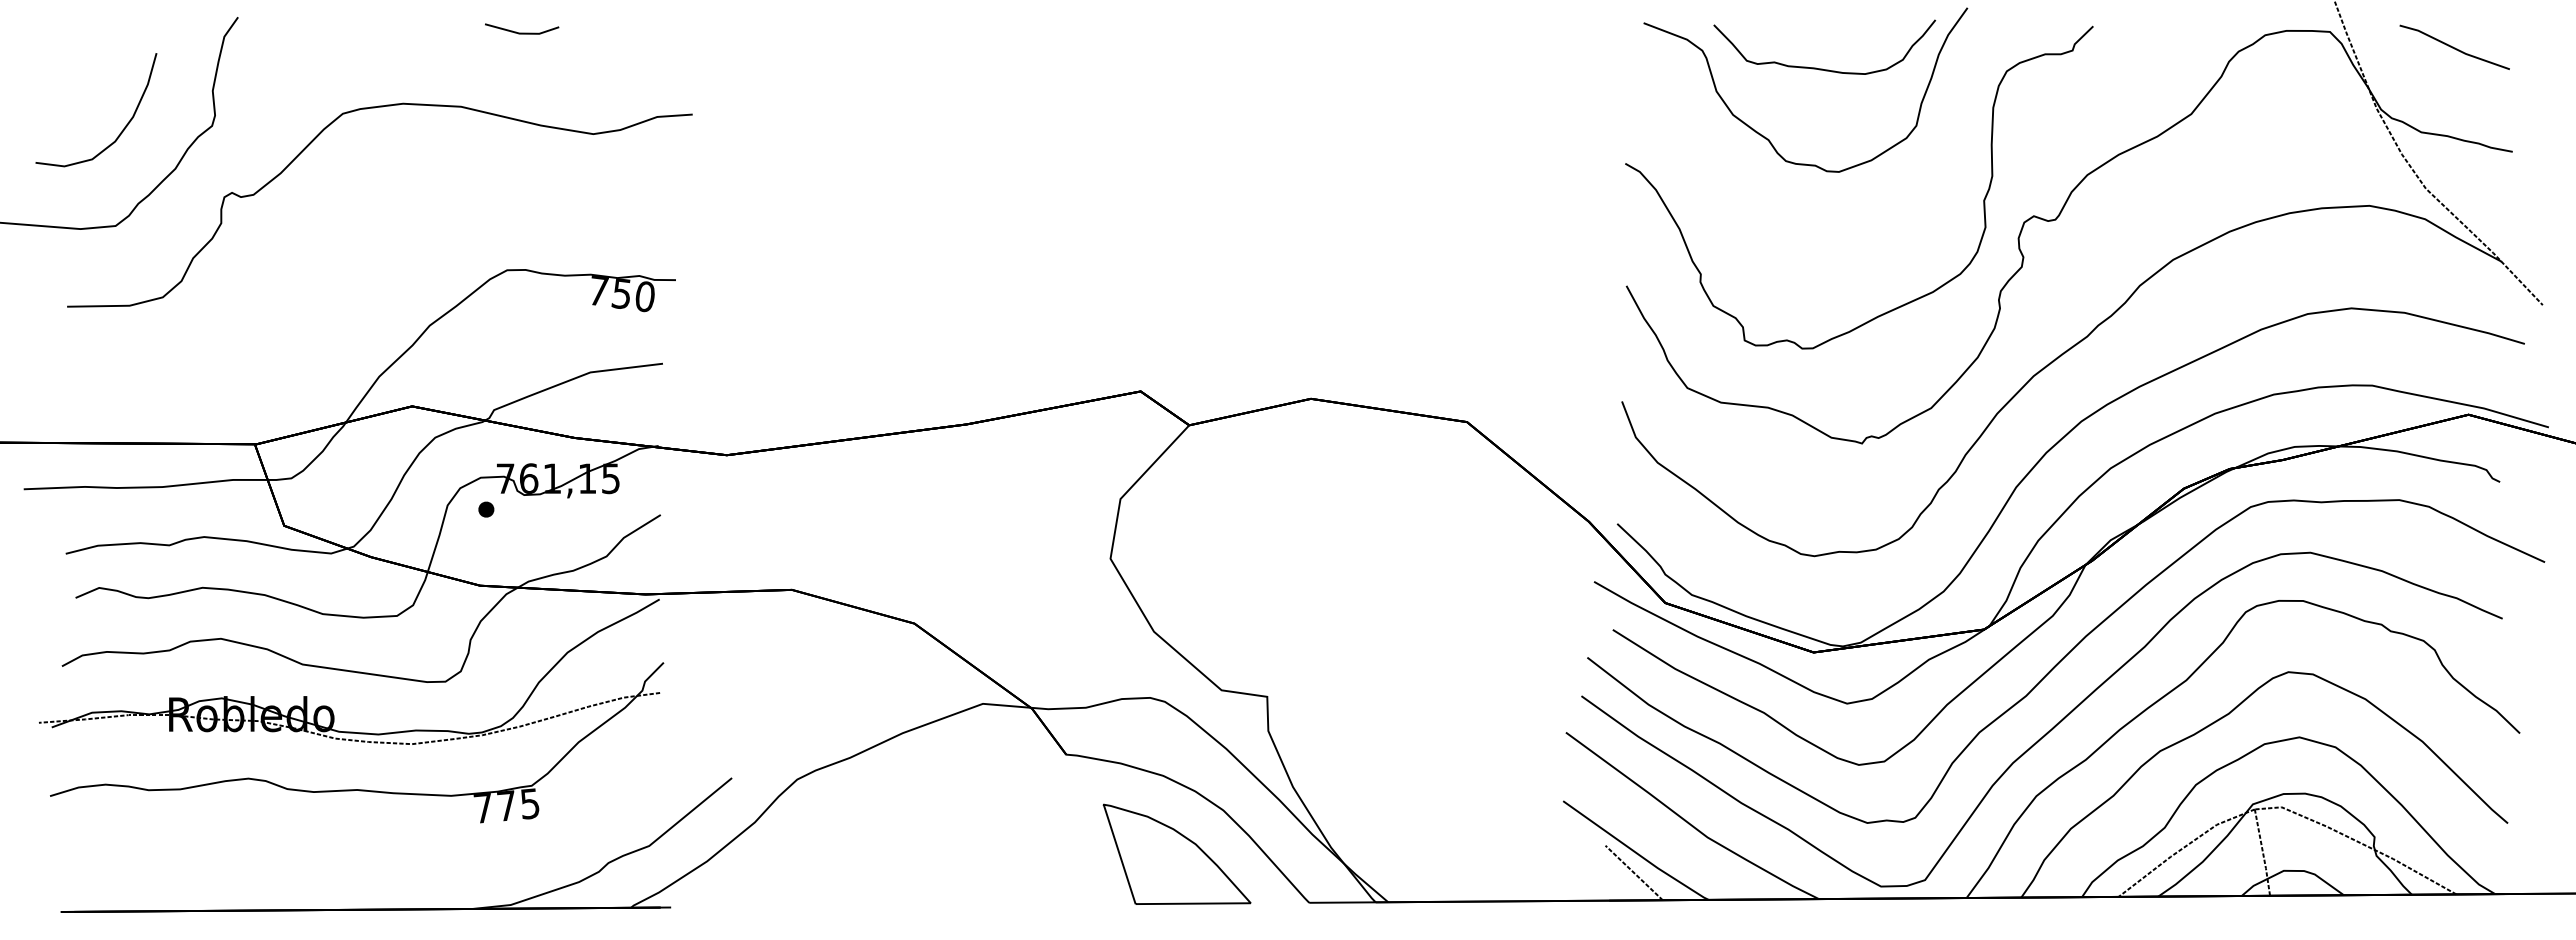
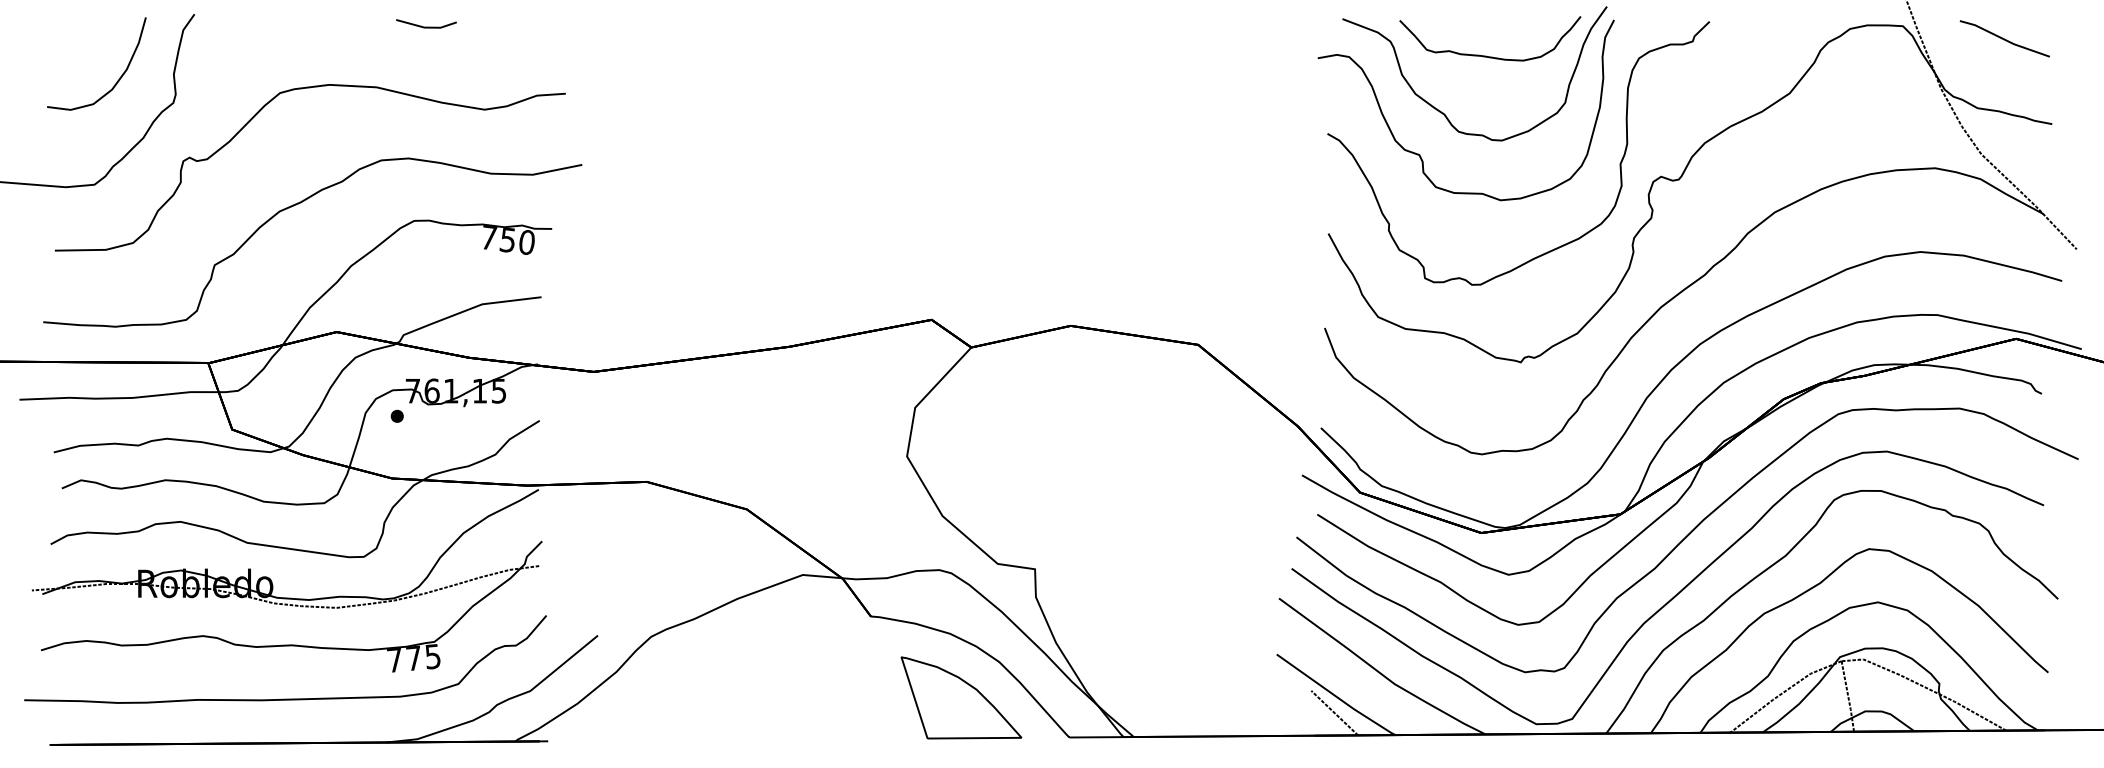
part: (122, 129) -> (118, 79), moved
part: (1738, 188) -> (1419, 154), added
part: (364, 250) -> (297, 204), added
part: (349, 855) -> (285, 698), added

